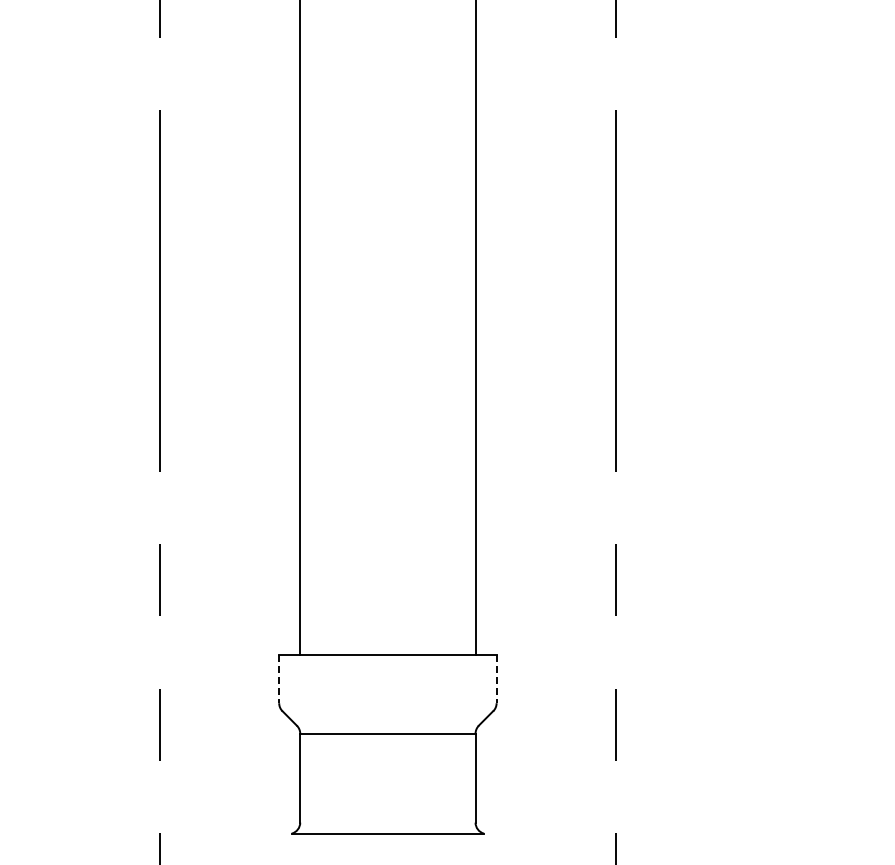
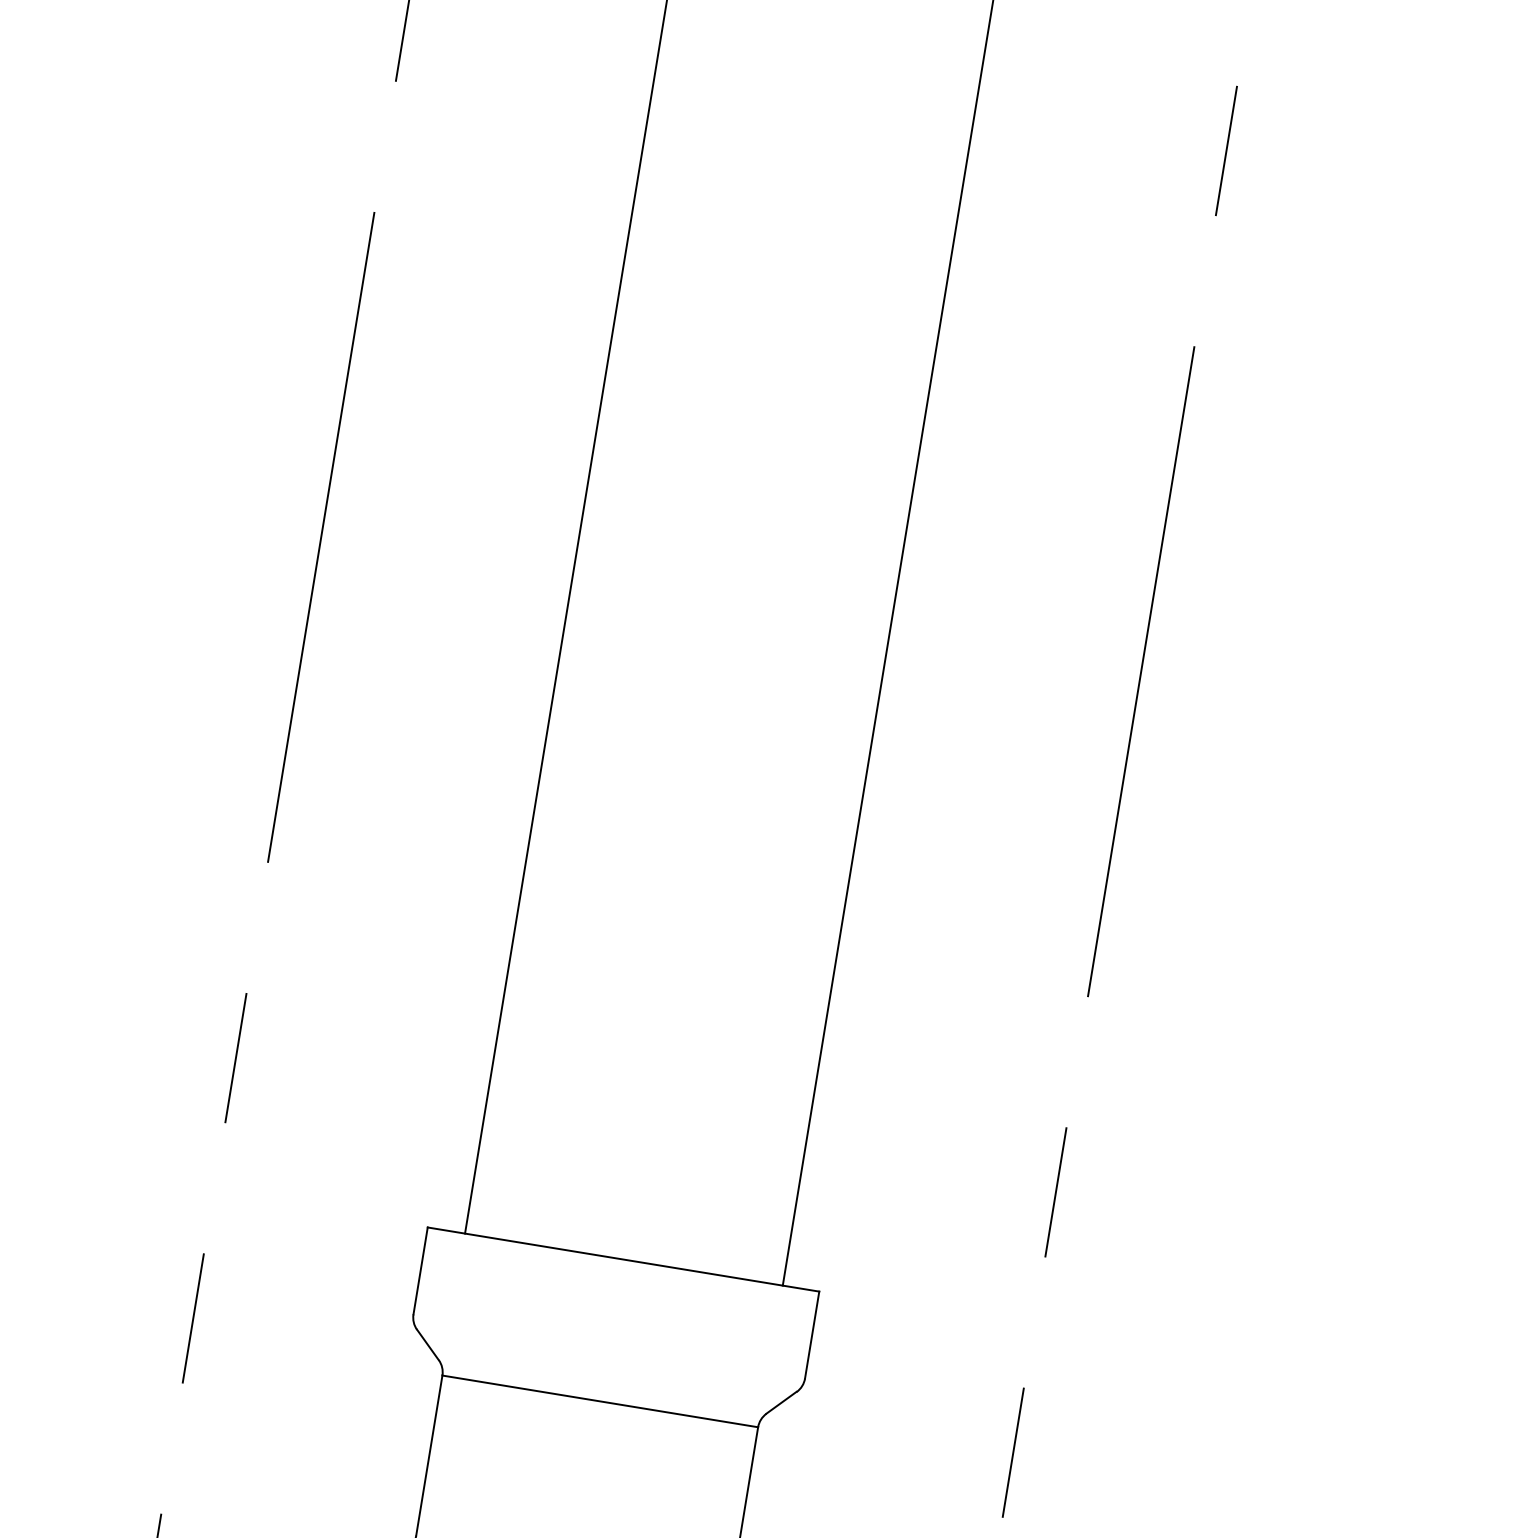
line: (279, 679) -> (421, 1271), dashed -> solid
line: (496, 679) -> (811, 1335), dashed -> solid

